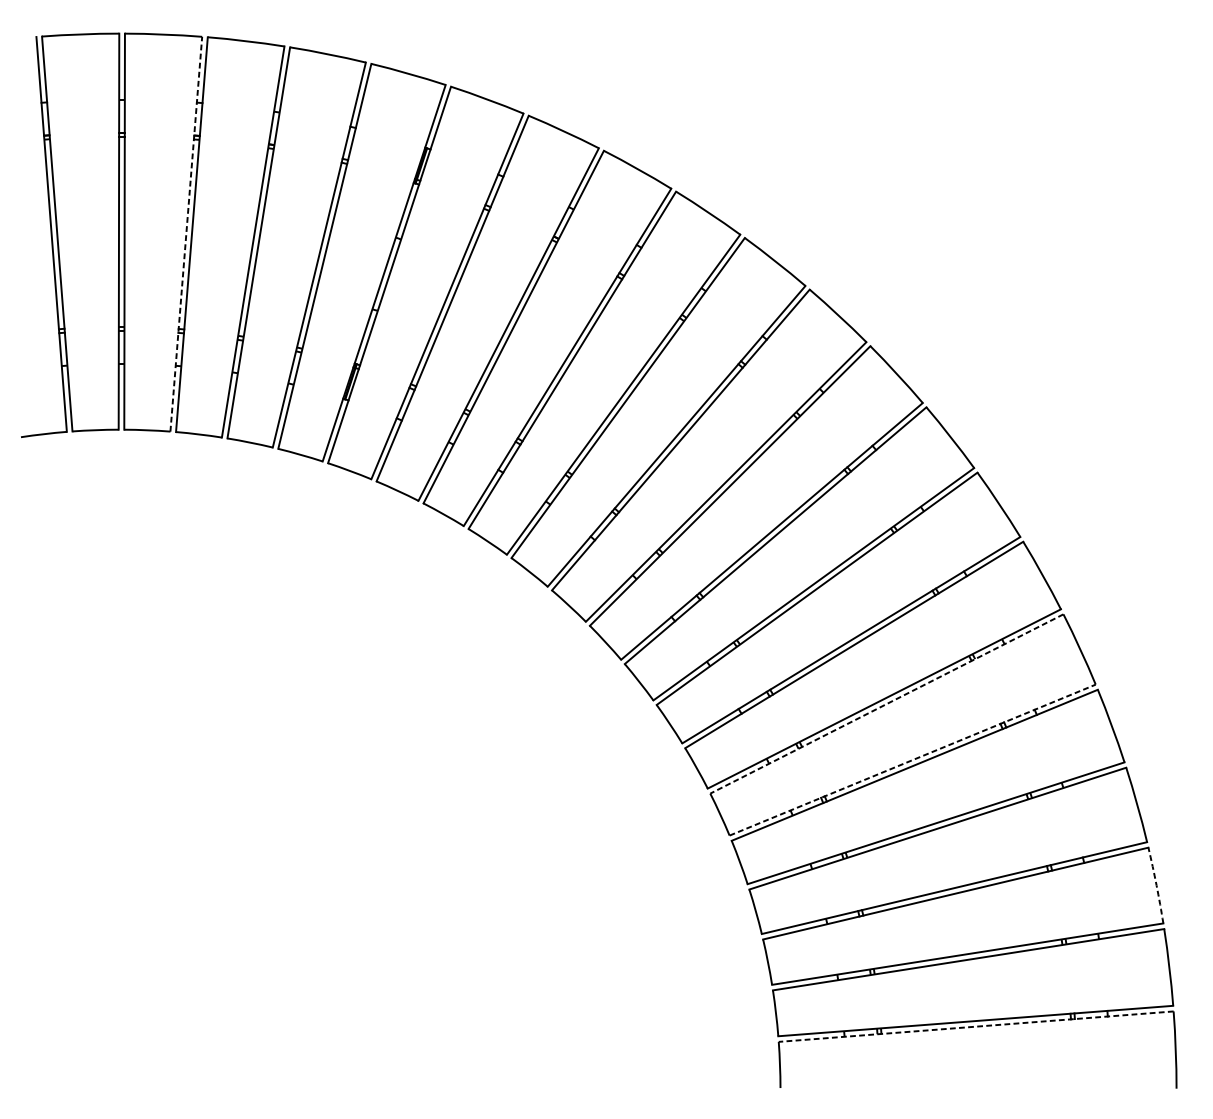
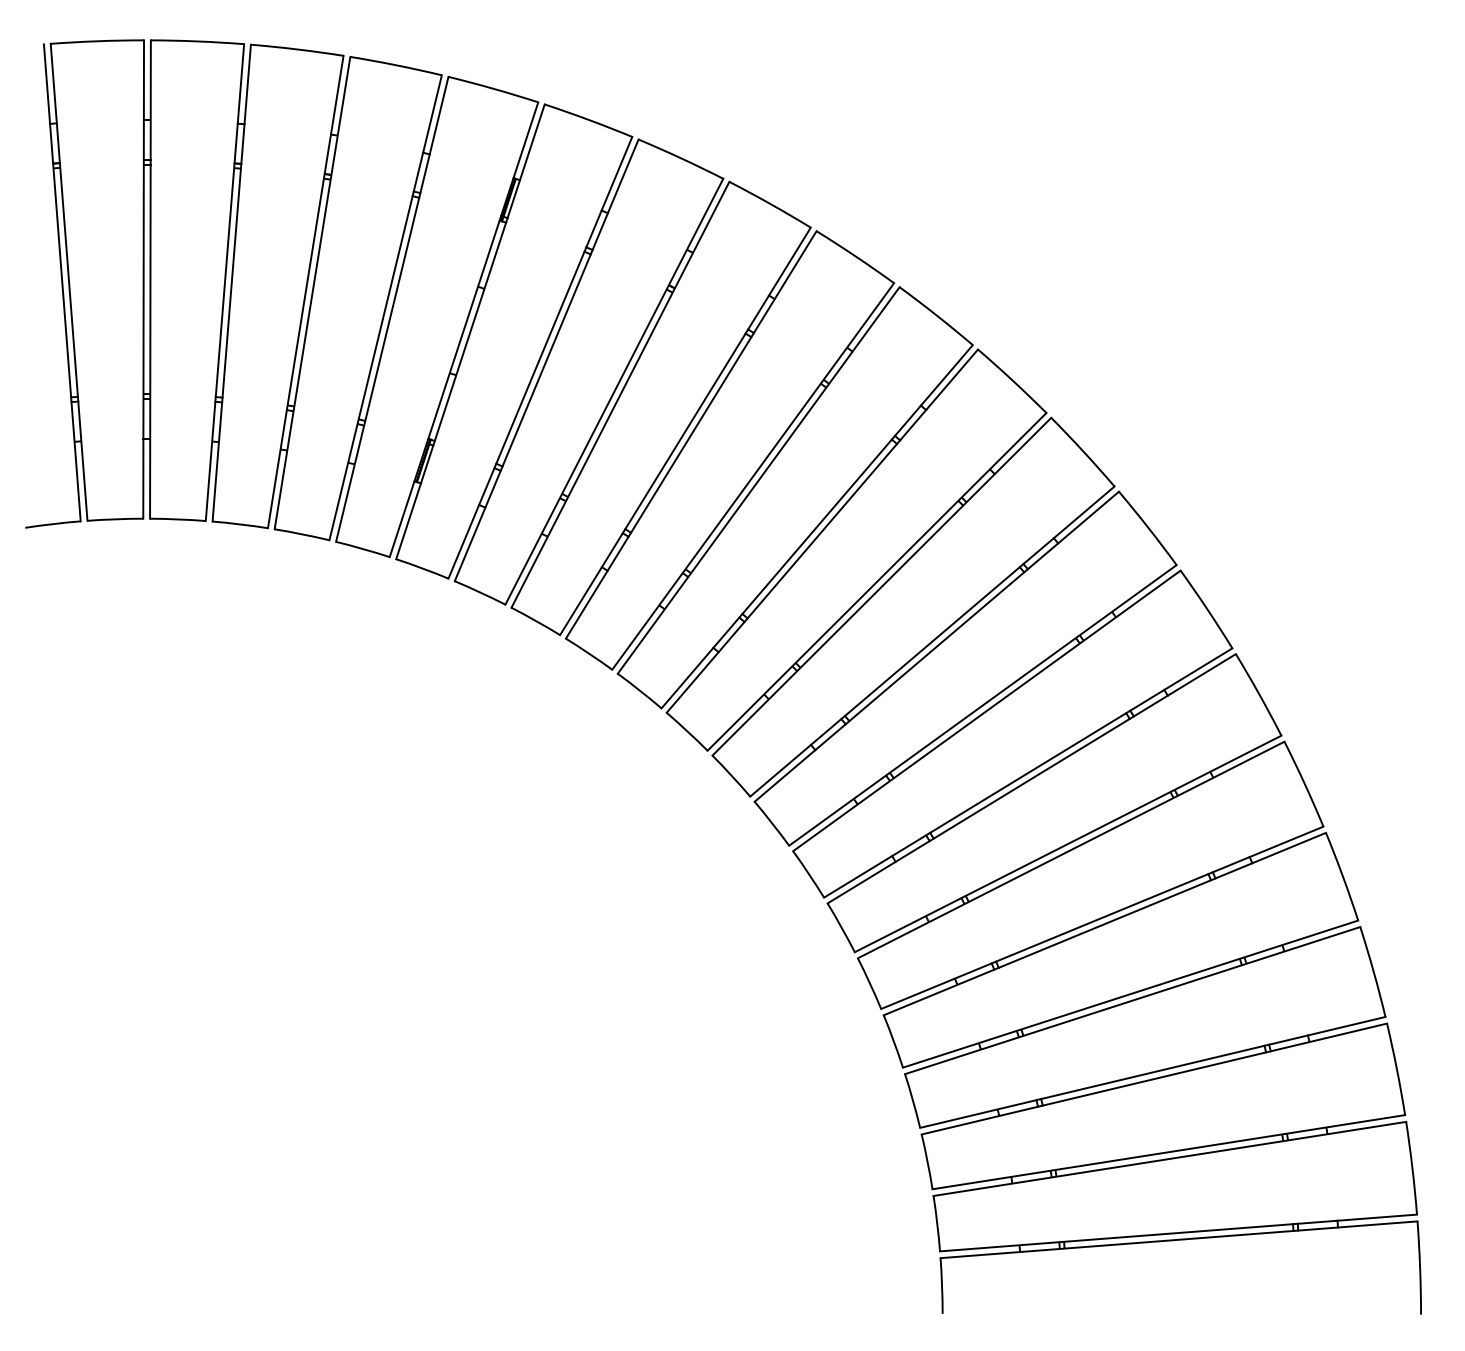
line: (186, 234) -> (225, 282), dashed -> solid
line: (886, 704) -> (1070, 850), dashed -> solid
line: (912, 759) -> (1102, 917), dashed -> solid
arc: (1156, 885) -> (1396, 1069), dashed -> solid
line: (975, 1026) -> (1178, 1239), dashed -> solid

